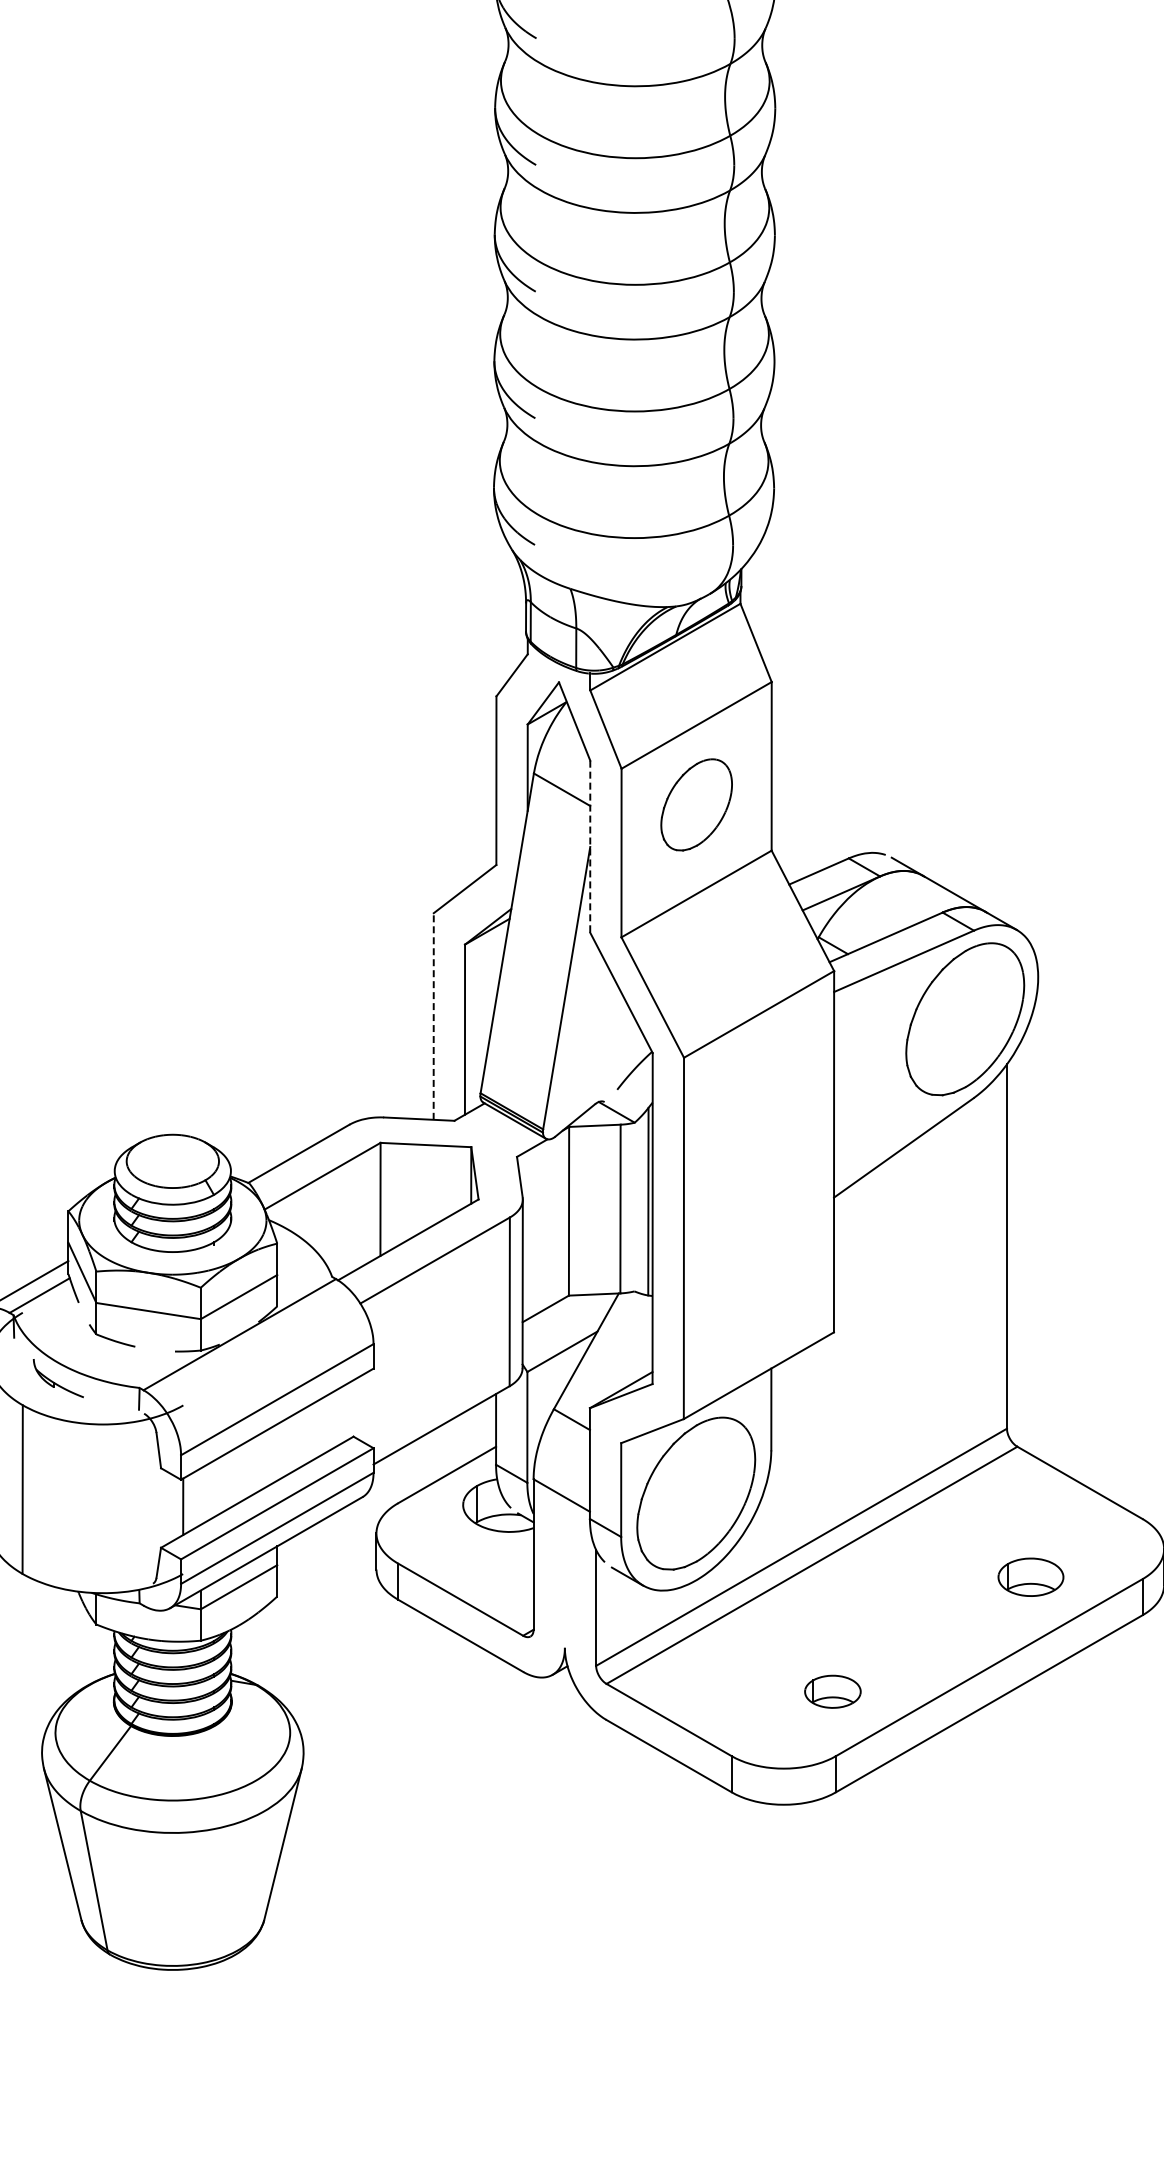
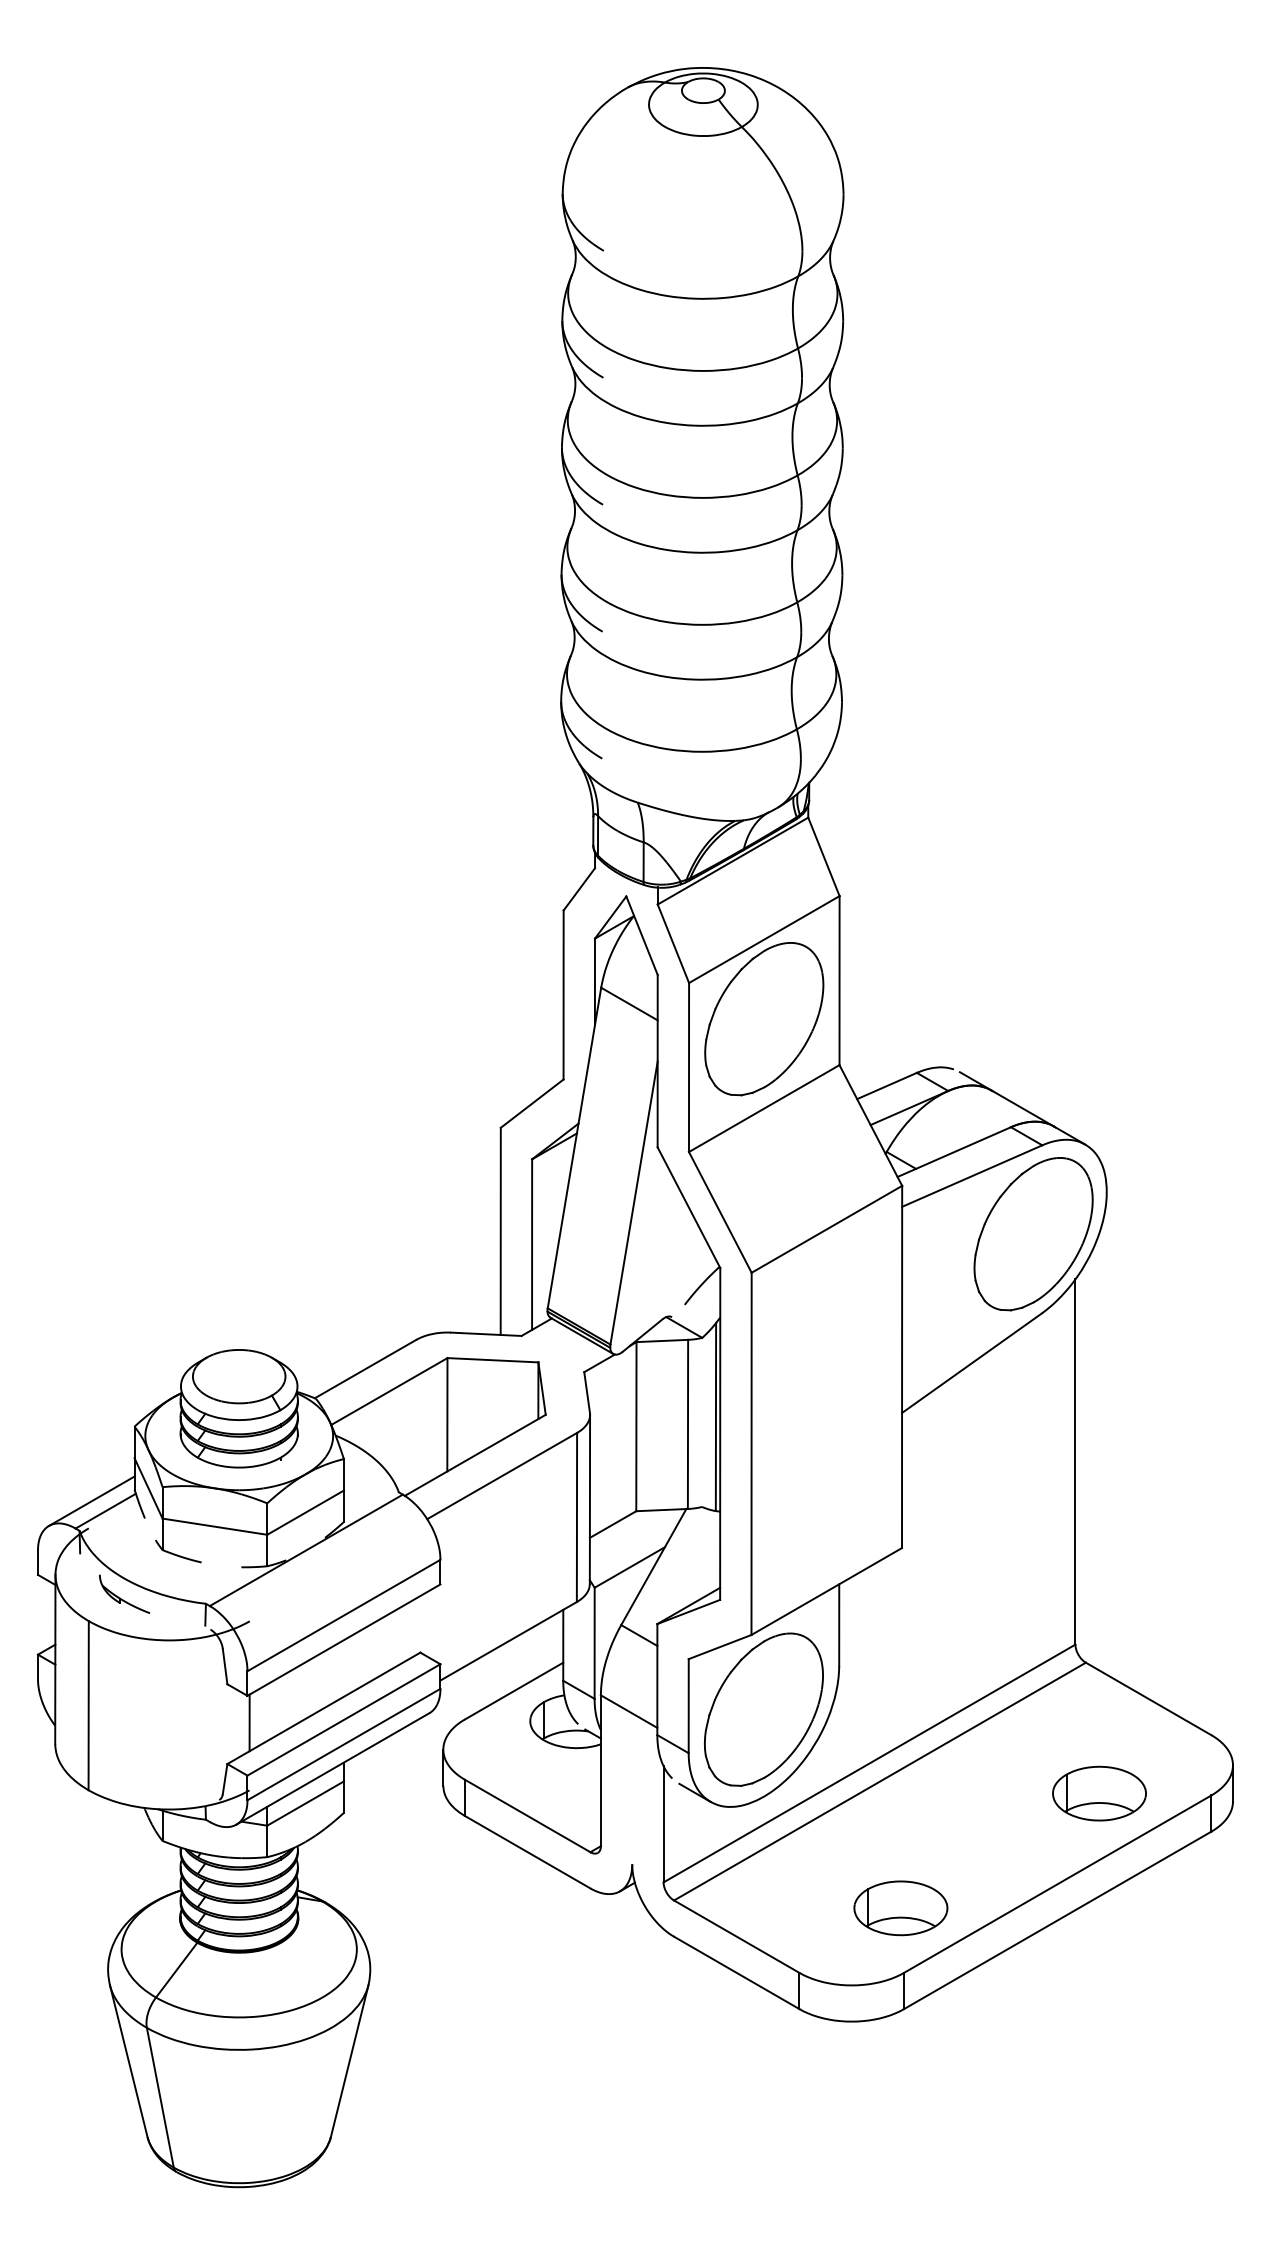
part: (696, 805) -> (764, 1019), size x1.67
line: (590, 847) -> (657, 1061), dashed -> solid
line: (433, 1016) -> (500, 1231), dashed -> solid
part: (1030, 1577) -> (1099, 1793), size x1.43
part: (832, 1691) -> (900, 1908), size x1.67

